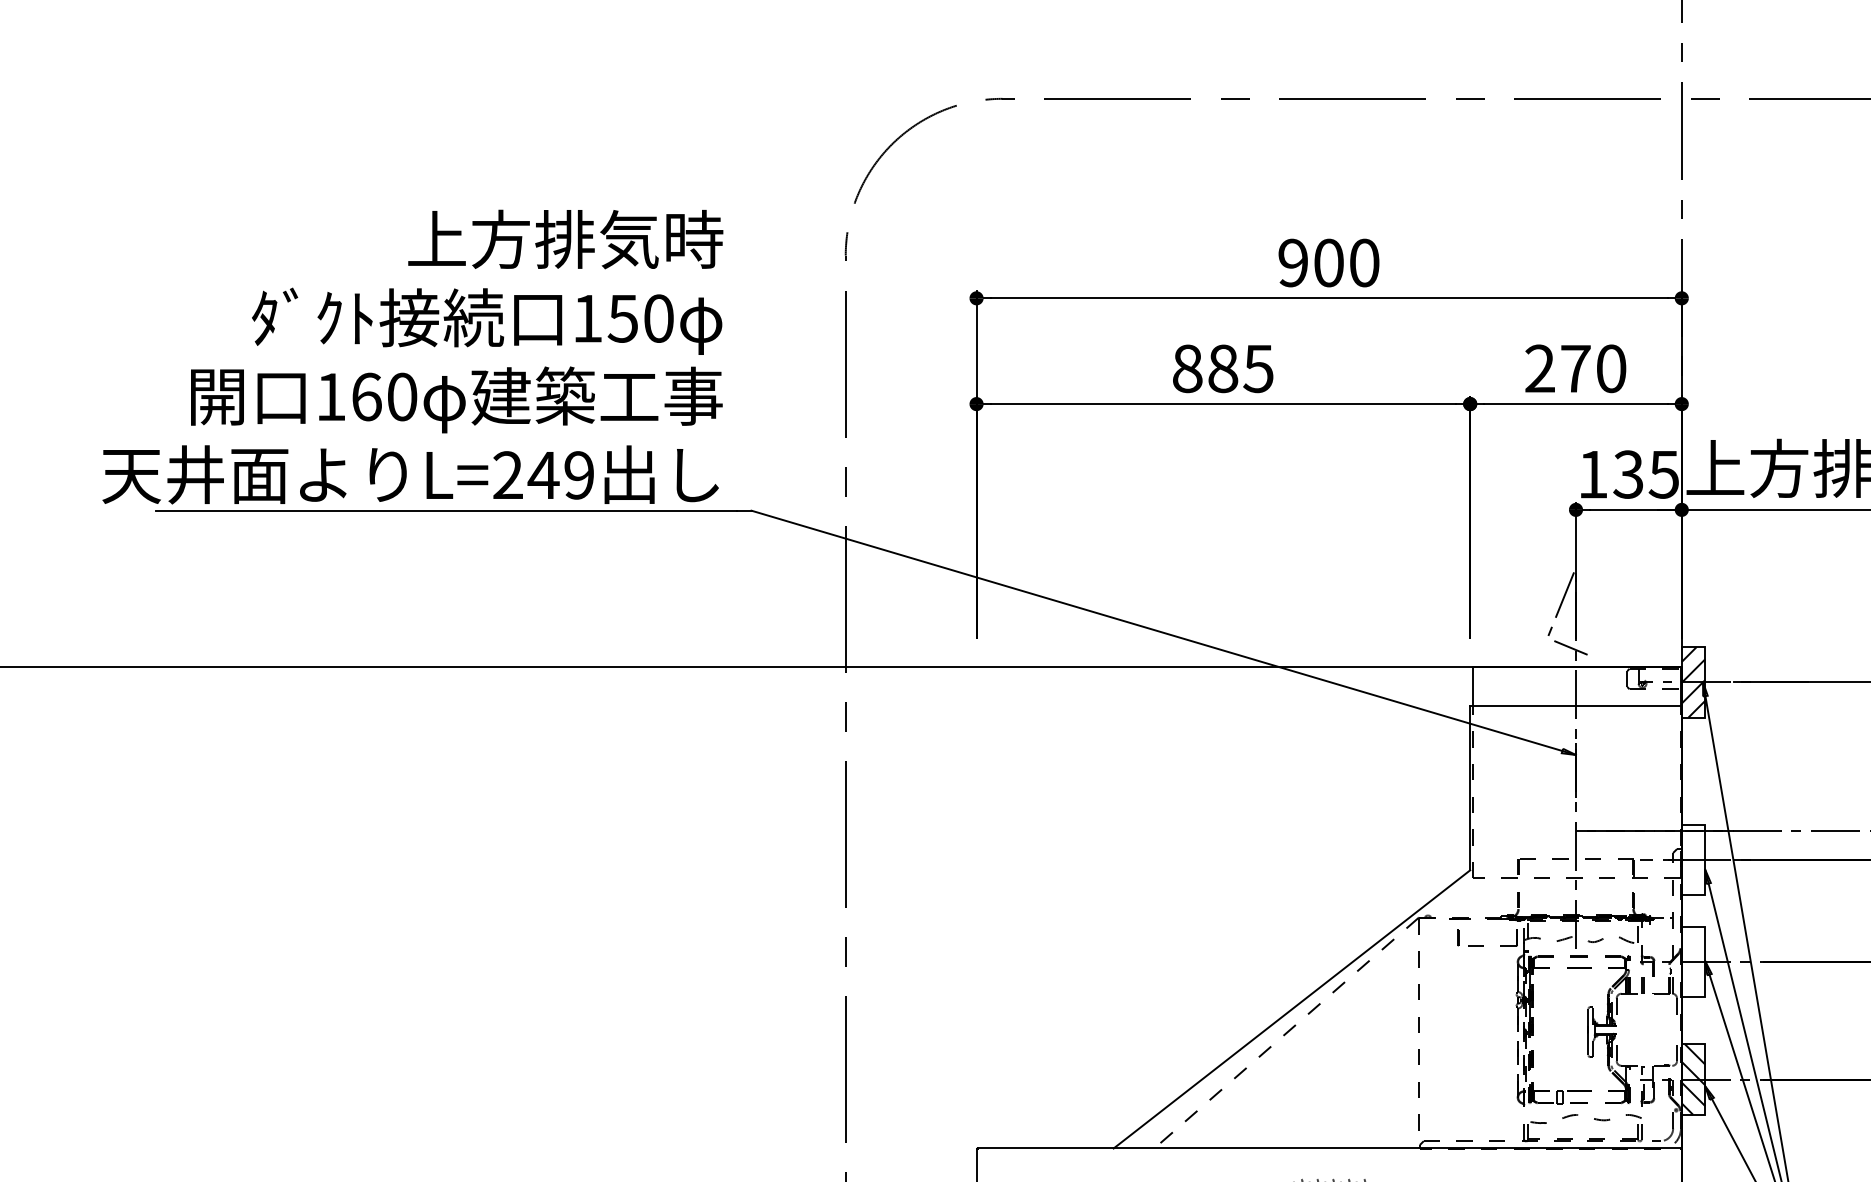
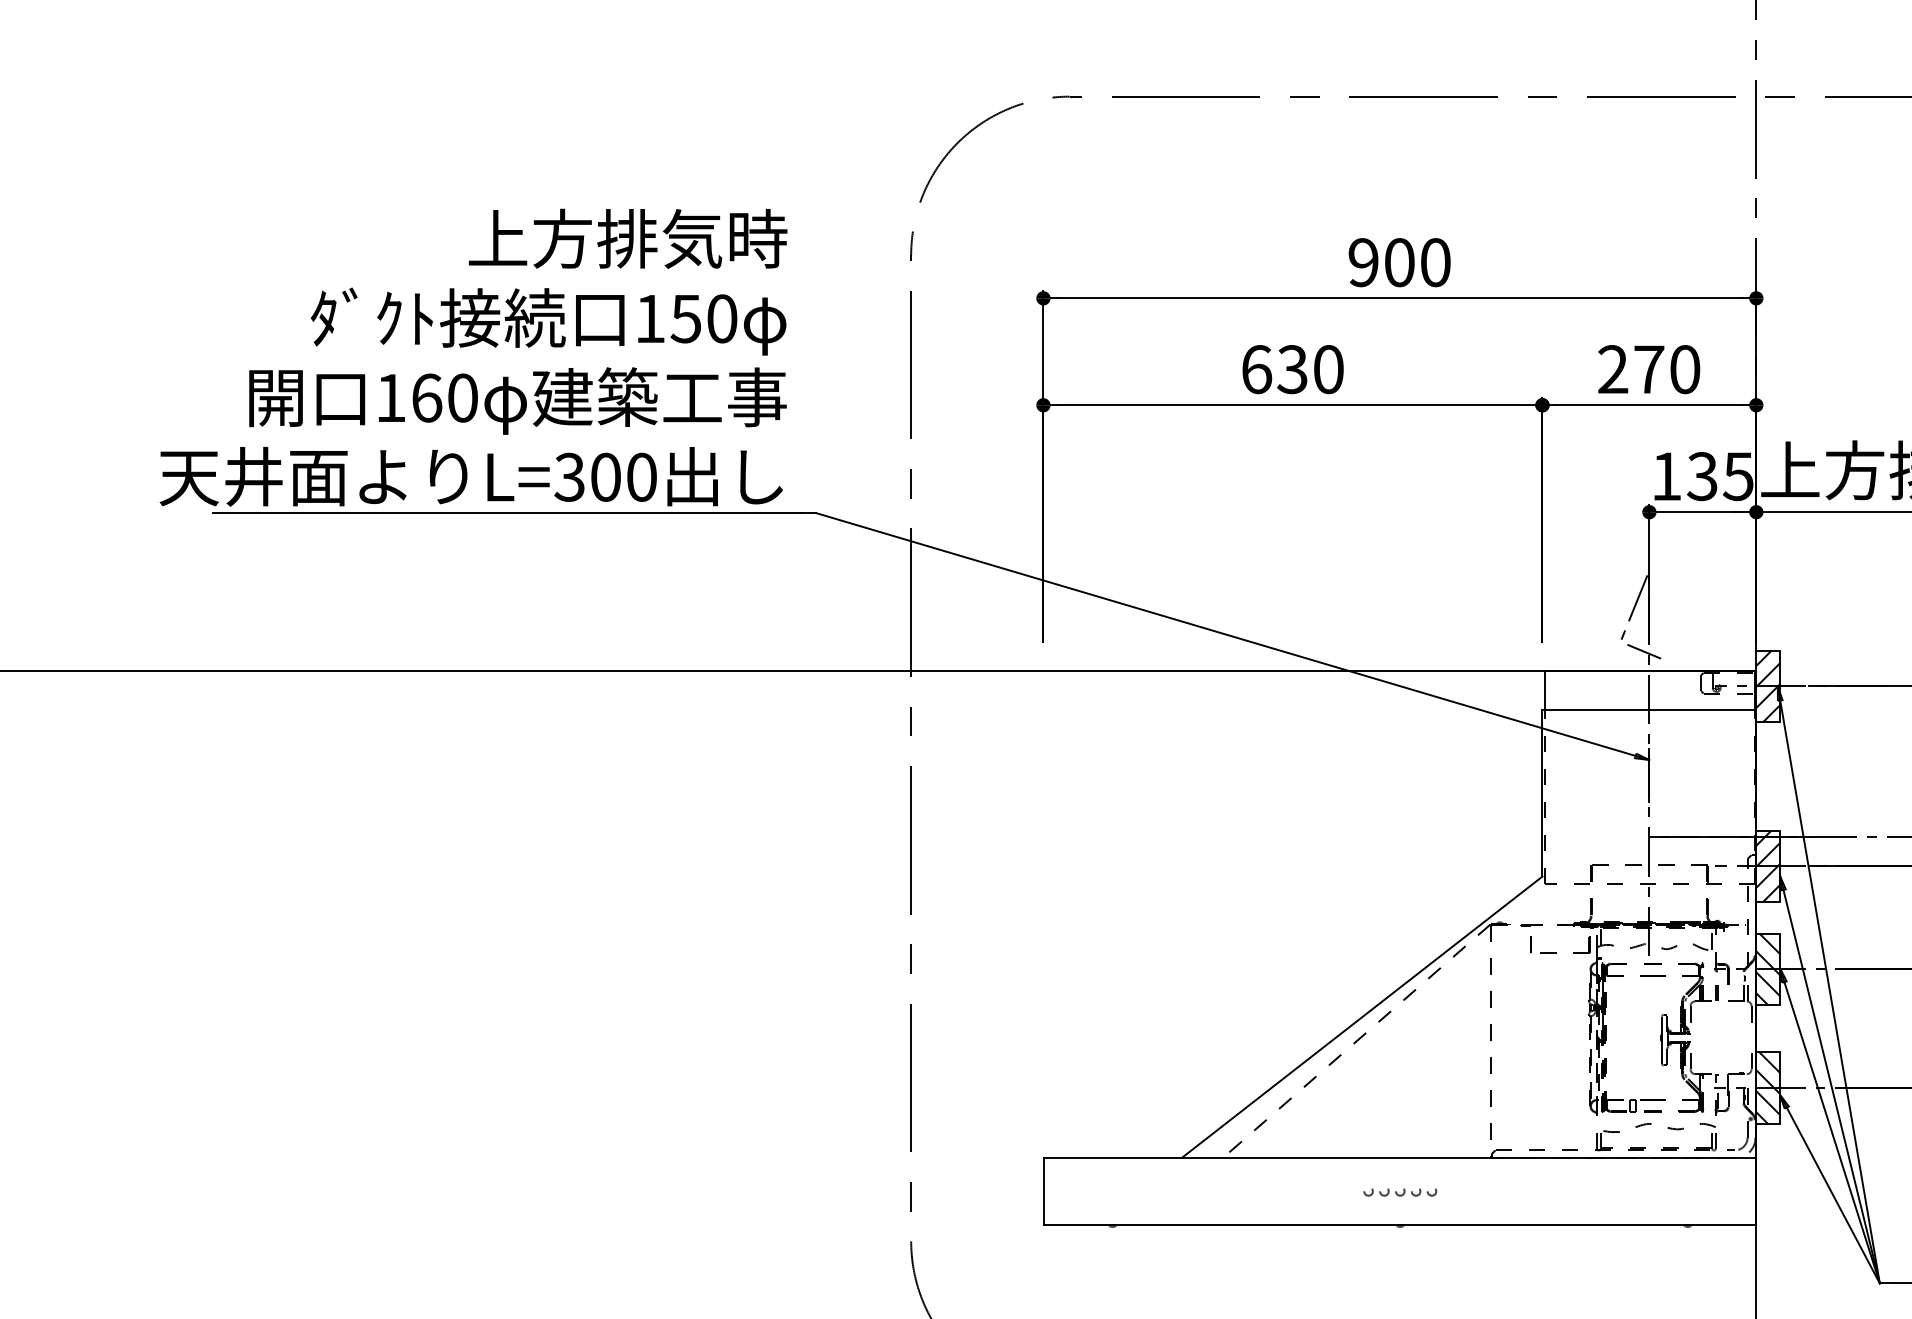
text: (1222, 368) -> (1292, 369), 885 -> 630
text: (543, 474) -> (605, 476), L=249 -> L=300
hatch: (1693, 859) -> (1768, 865), added
hatch: (1693, 961) -> (1768, 968), added

